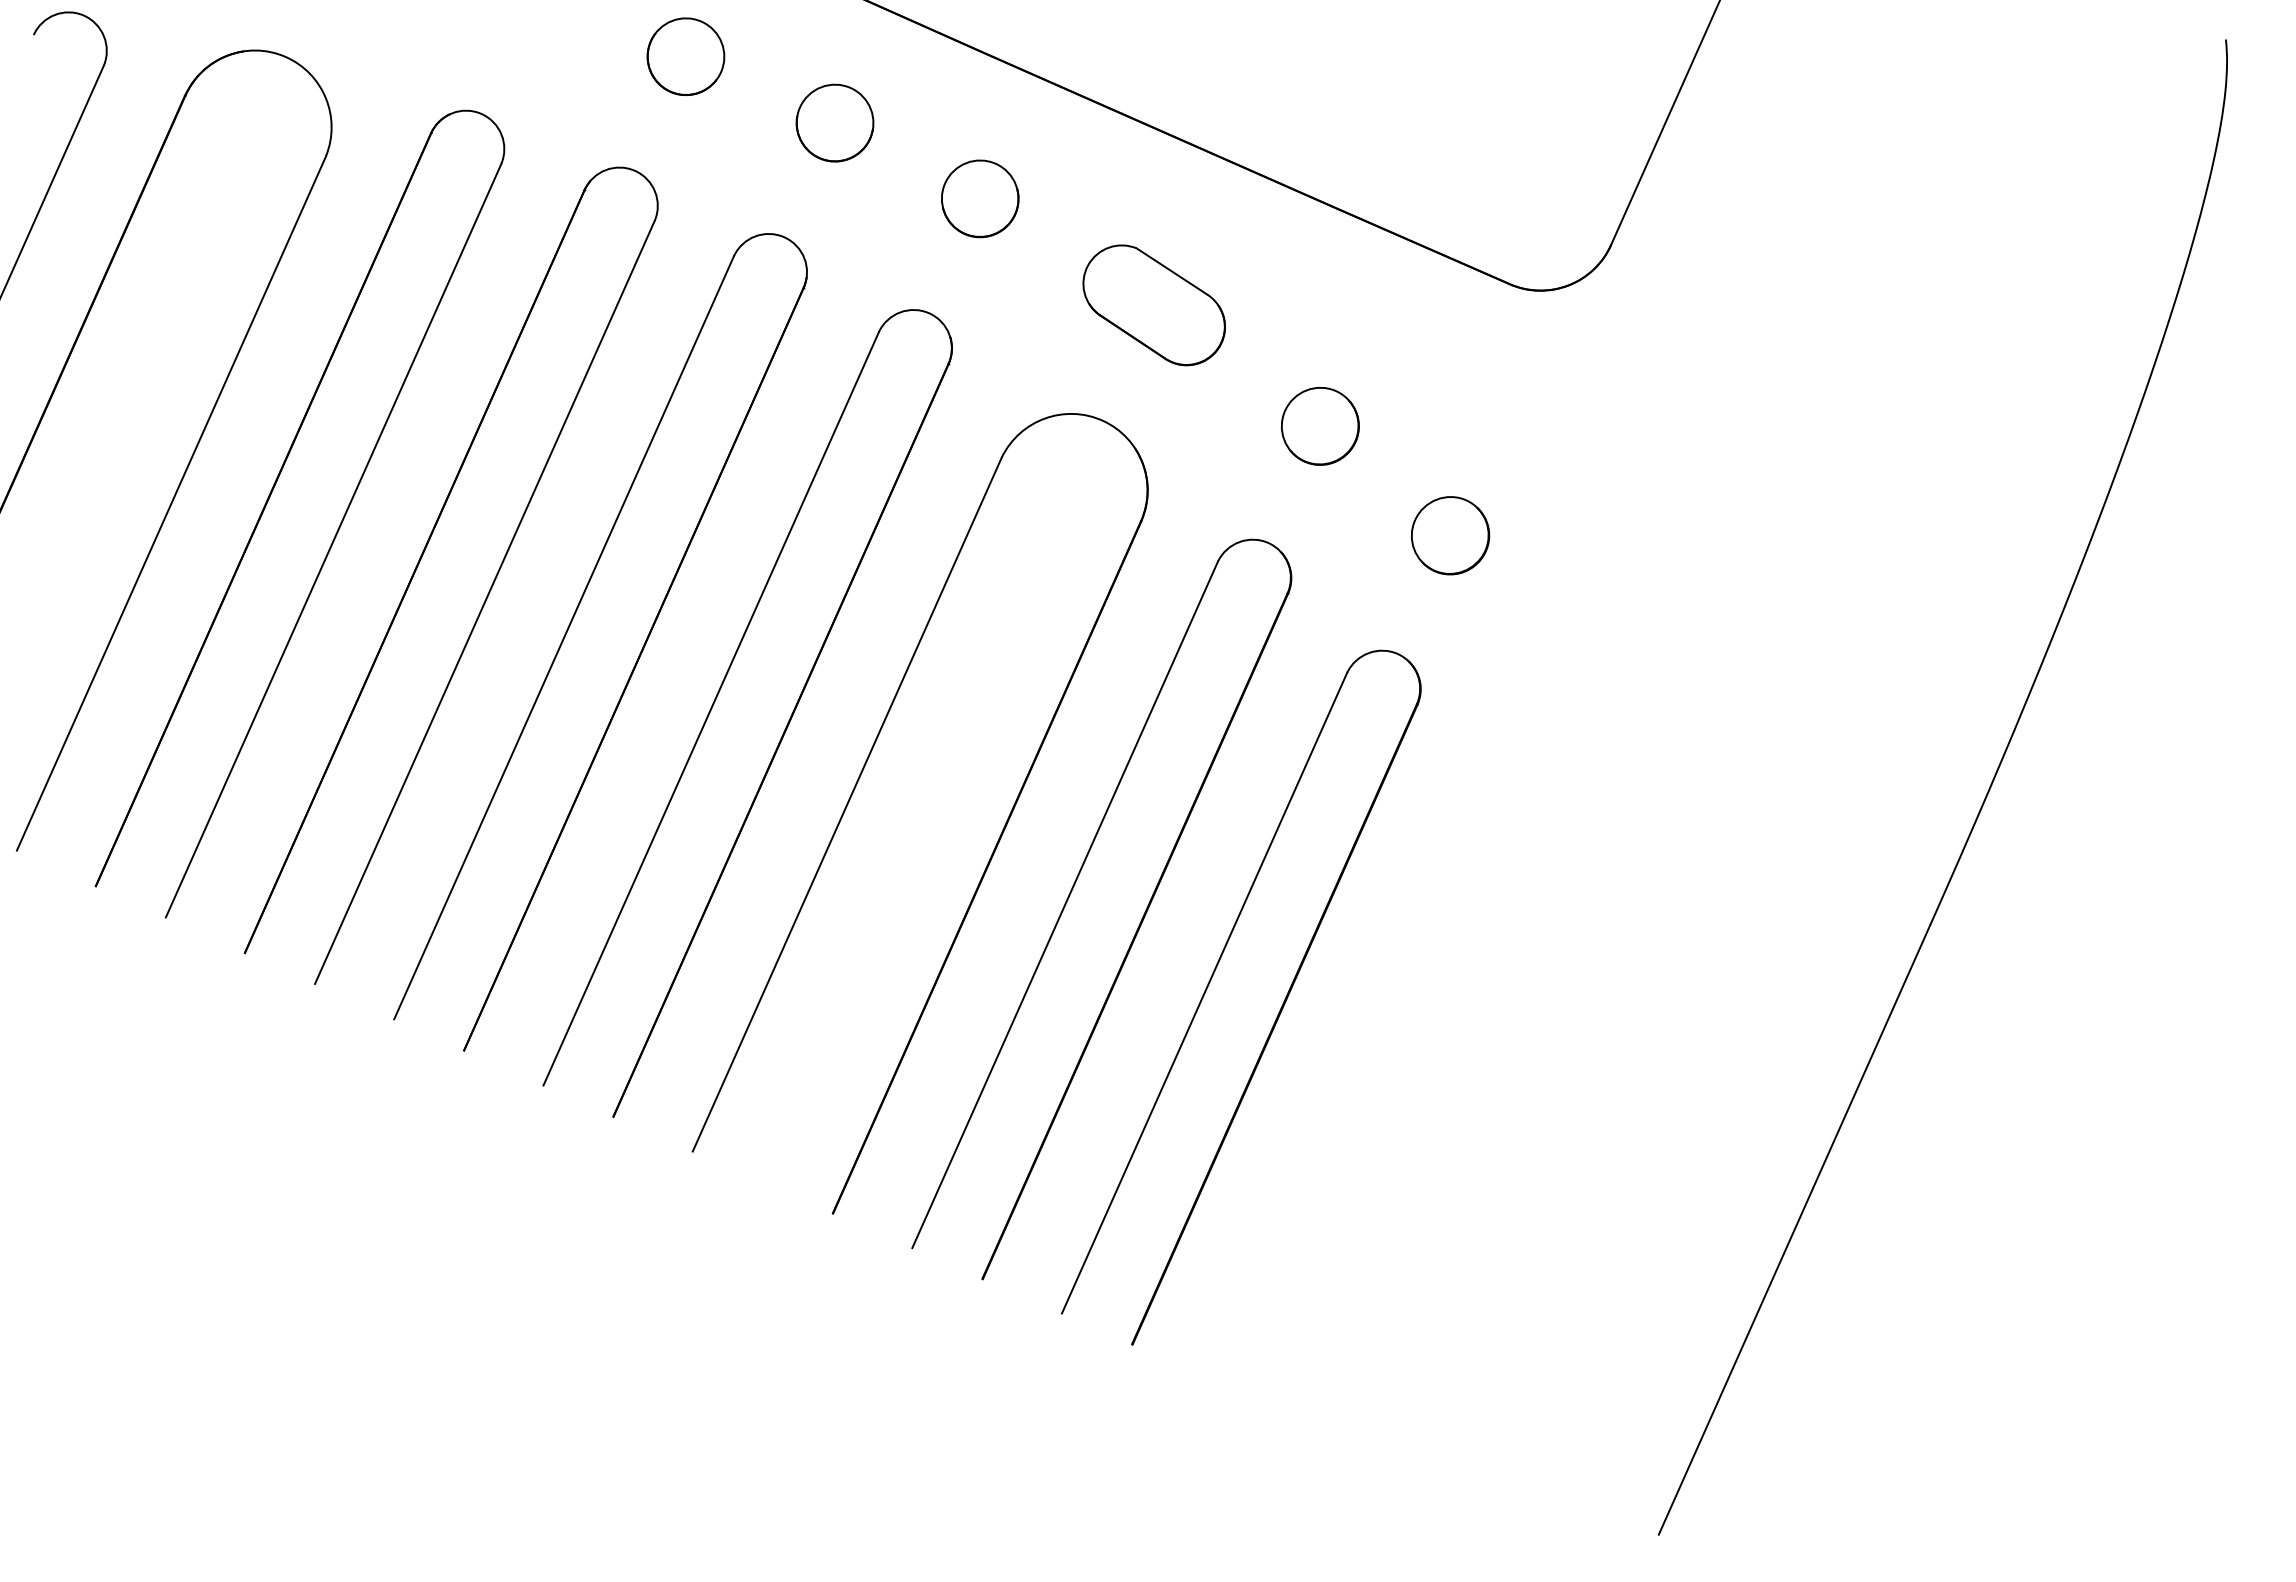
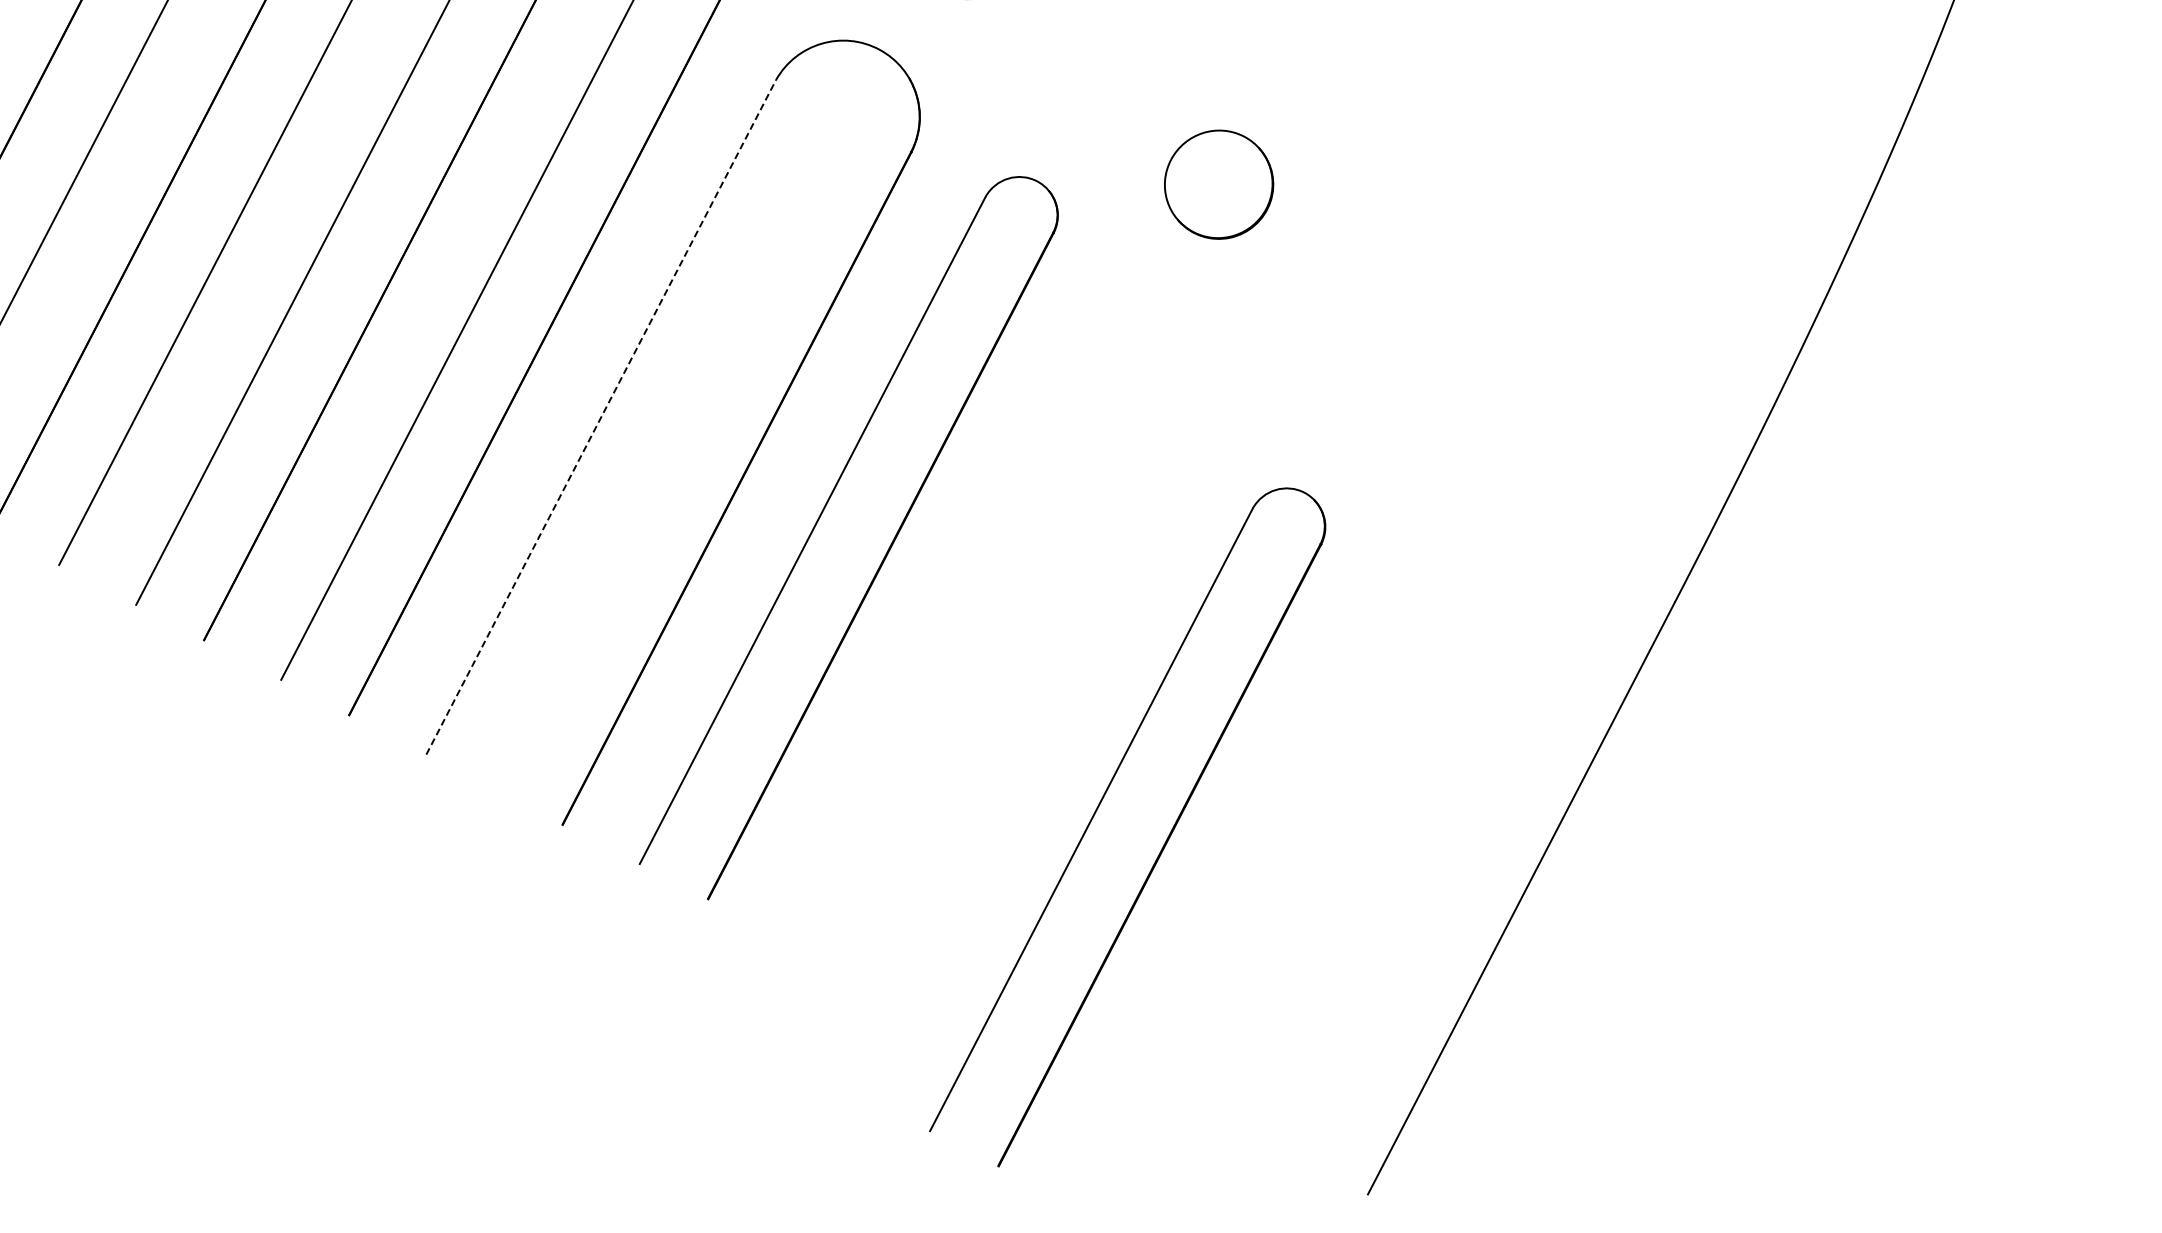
part: (1320, 426) -> (1095, 68), removed
part: (1450, 535) -> (1219, 184), size x1.4
line: (847, 804) -> (601, 417), solid -> dashed
part: (1210, 982) -> (1098, 809), moved

